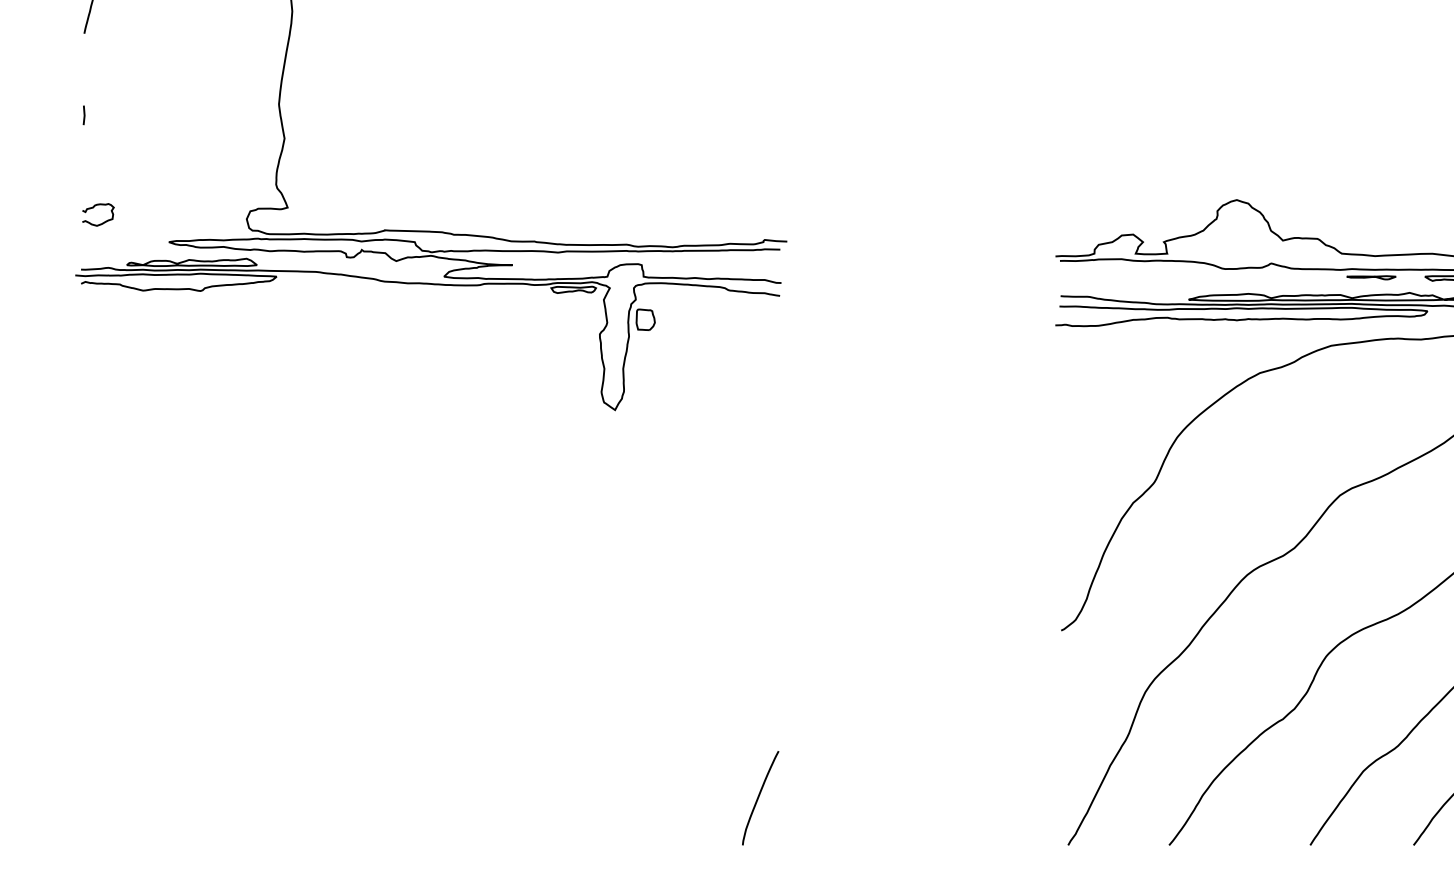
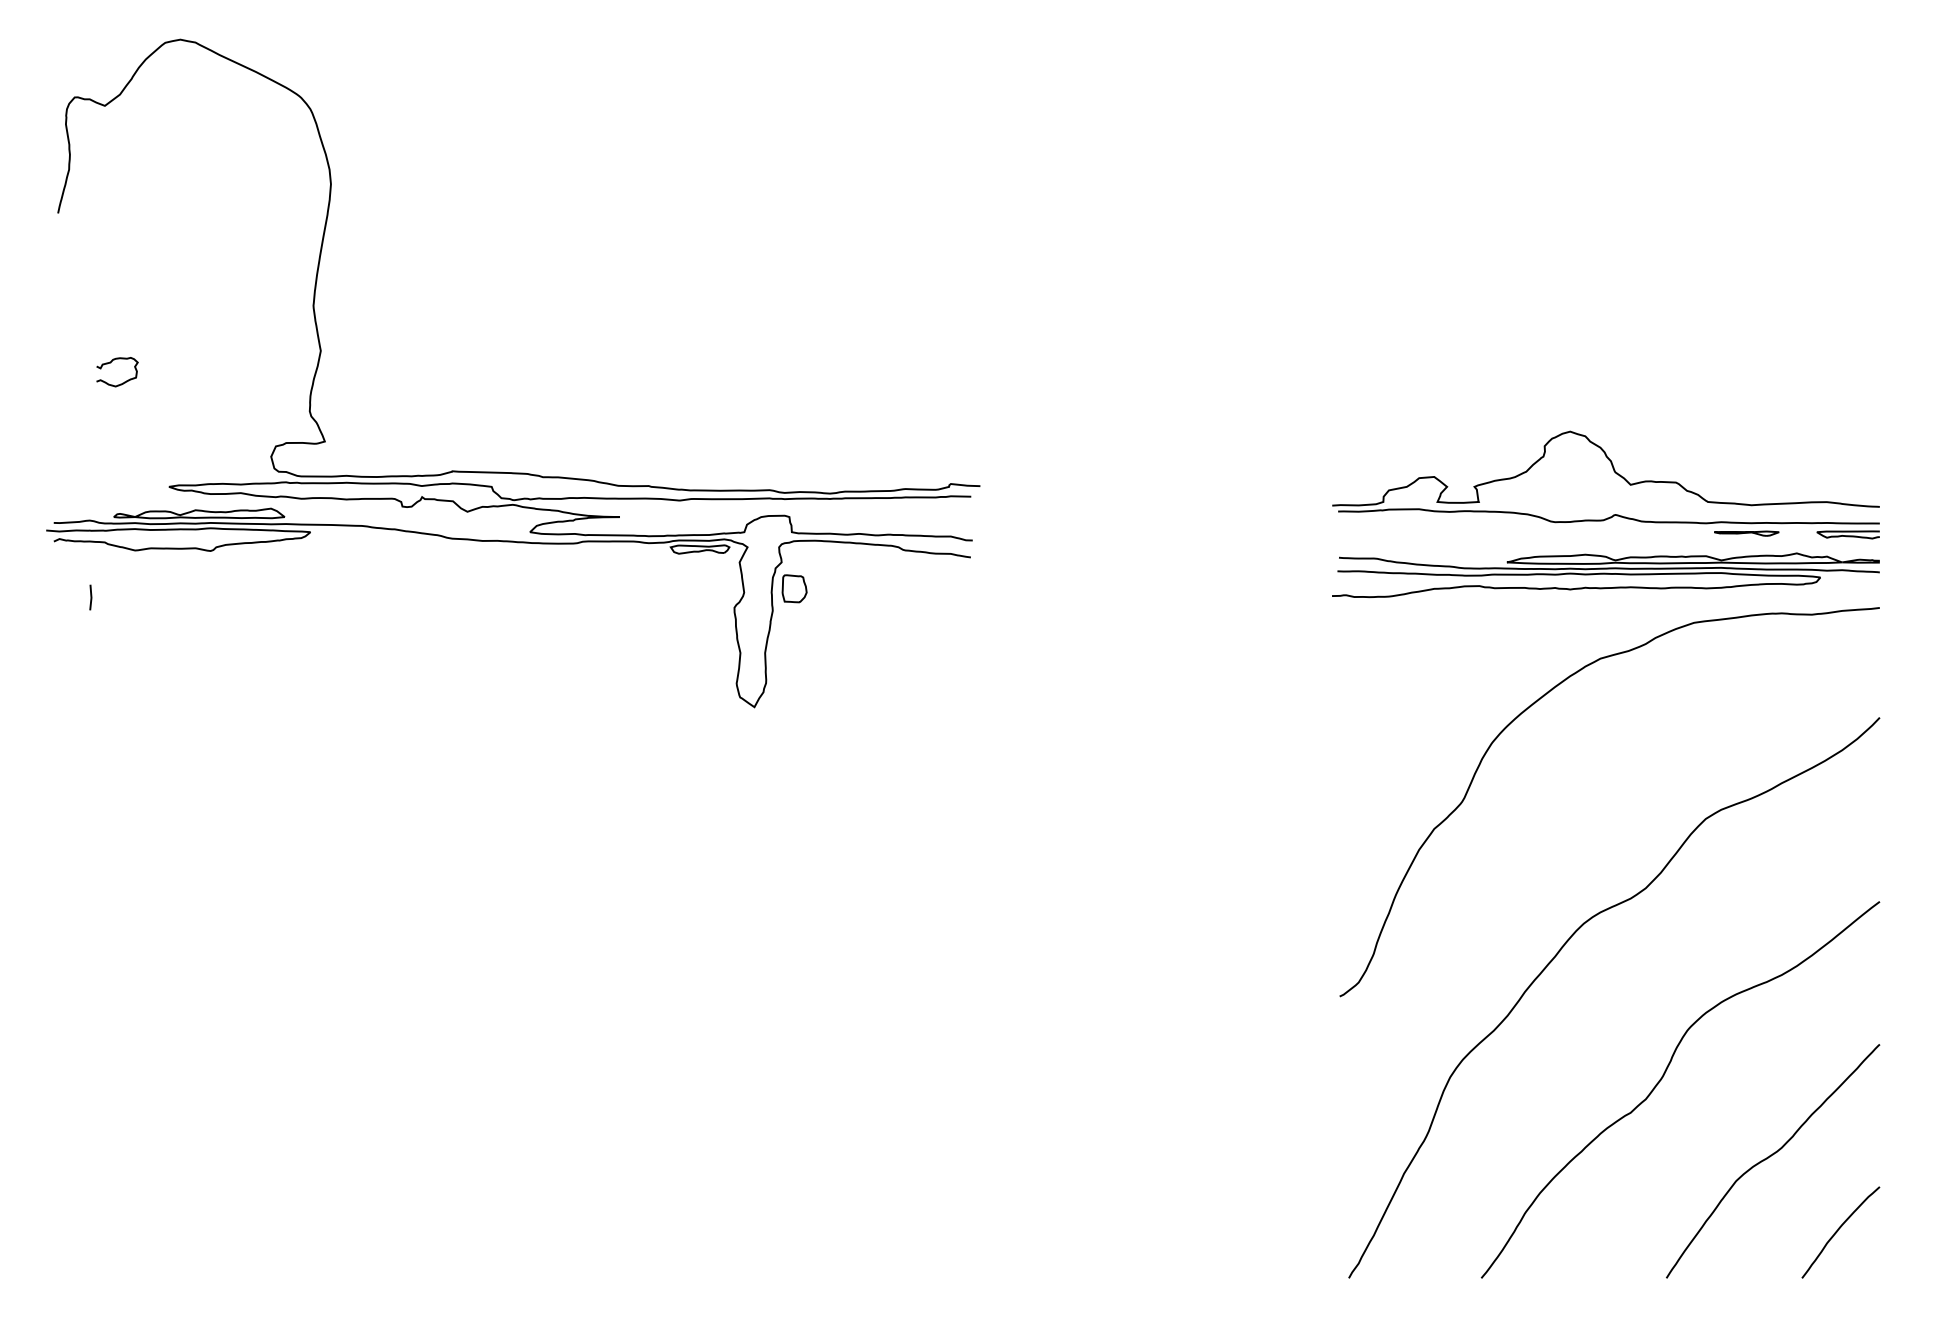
line: (83, 115) -> (90, 597), moved
curve: (102, 222) -> (122, 382), moved
curve: (759, 797) -> (943, 1215), removed

